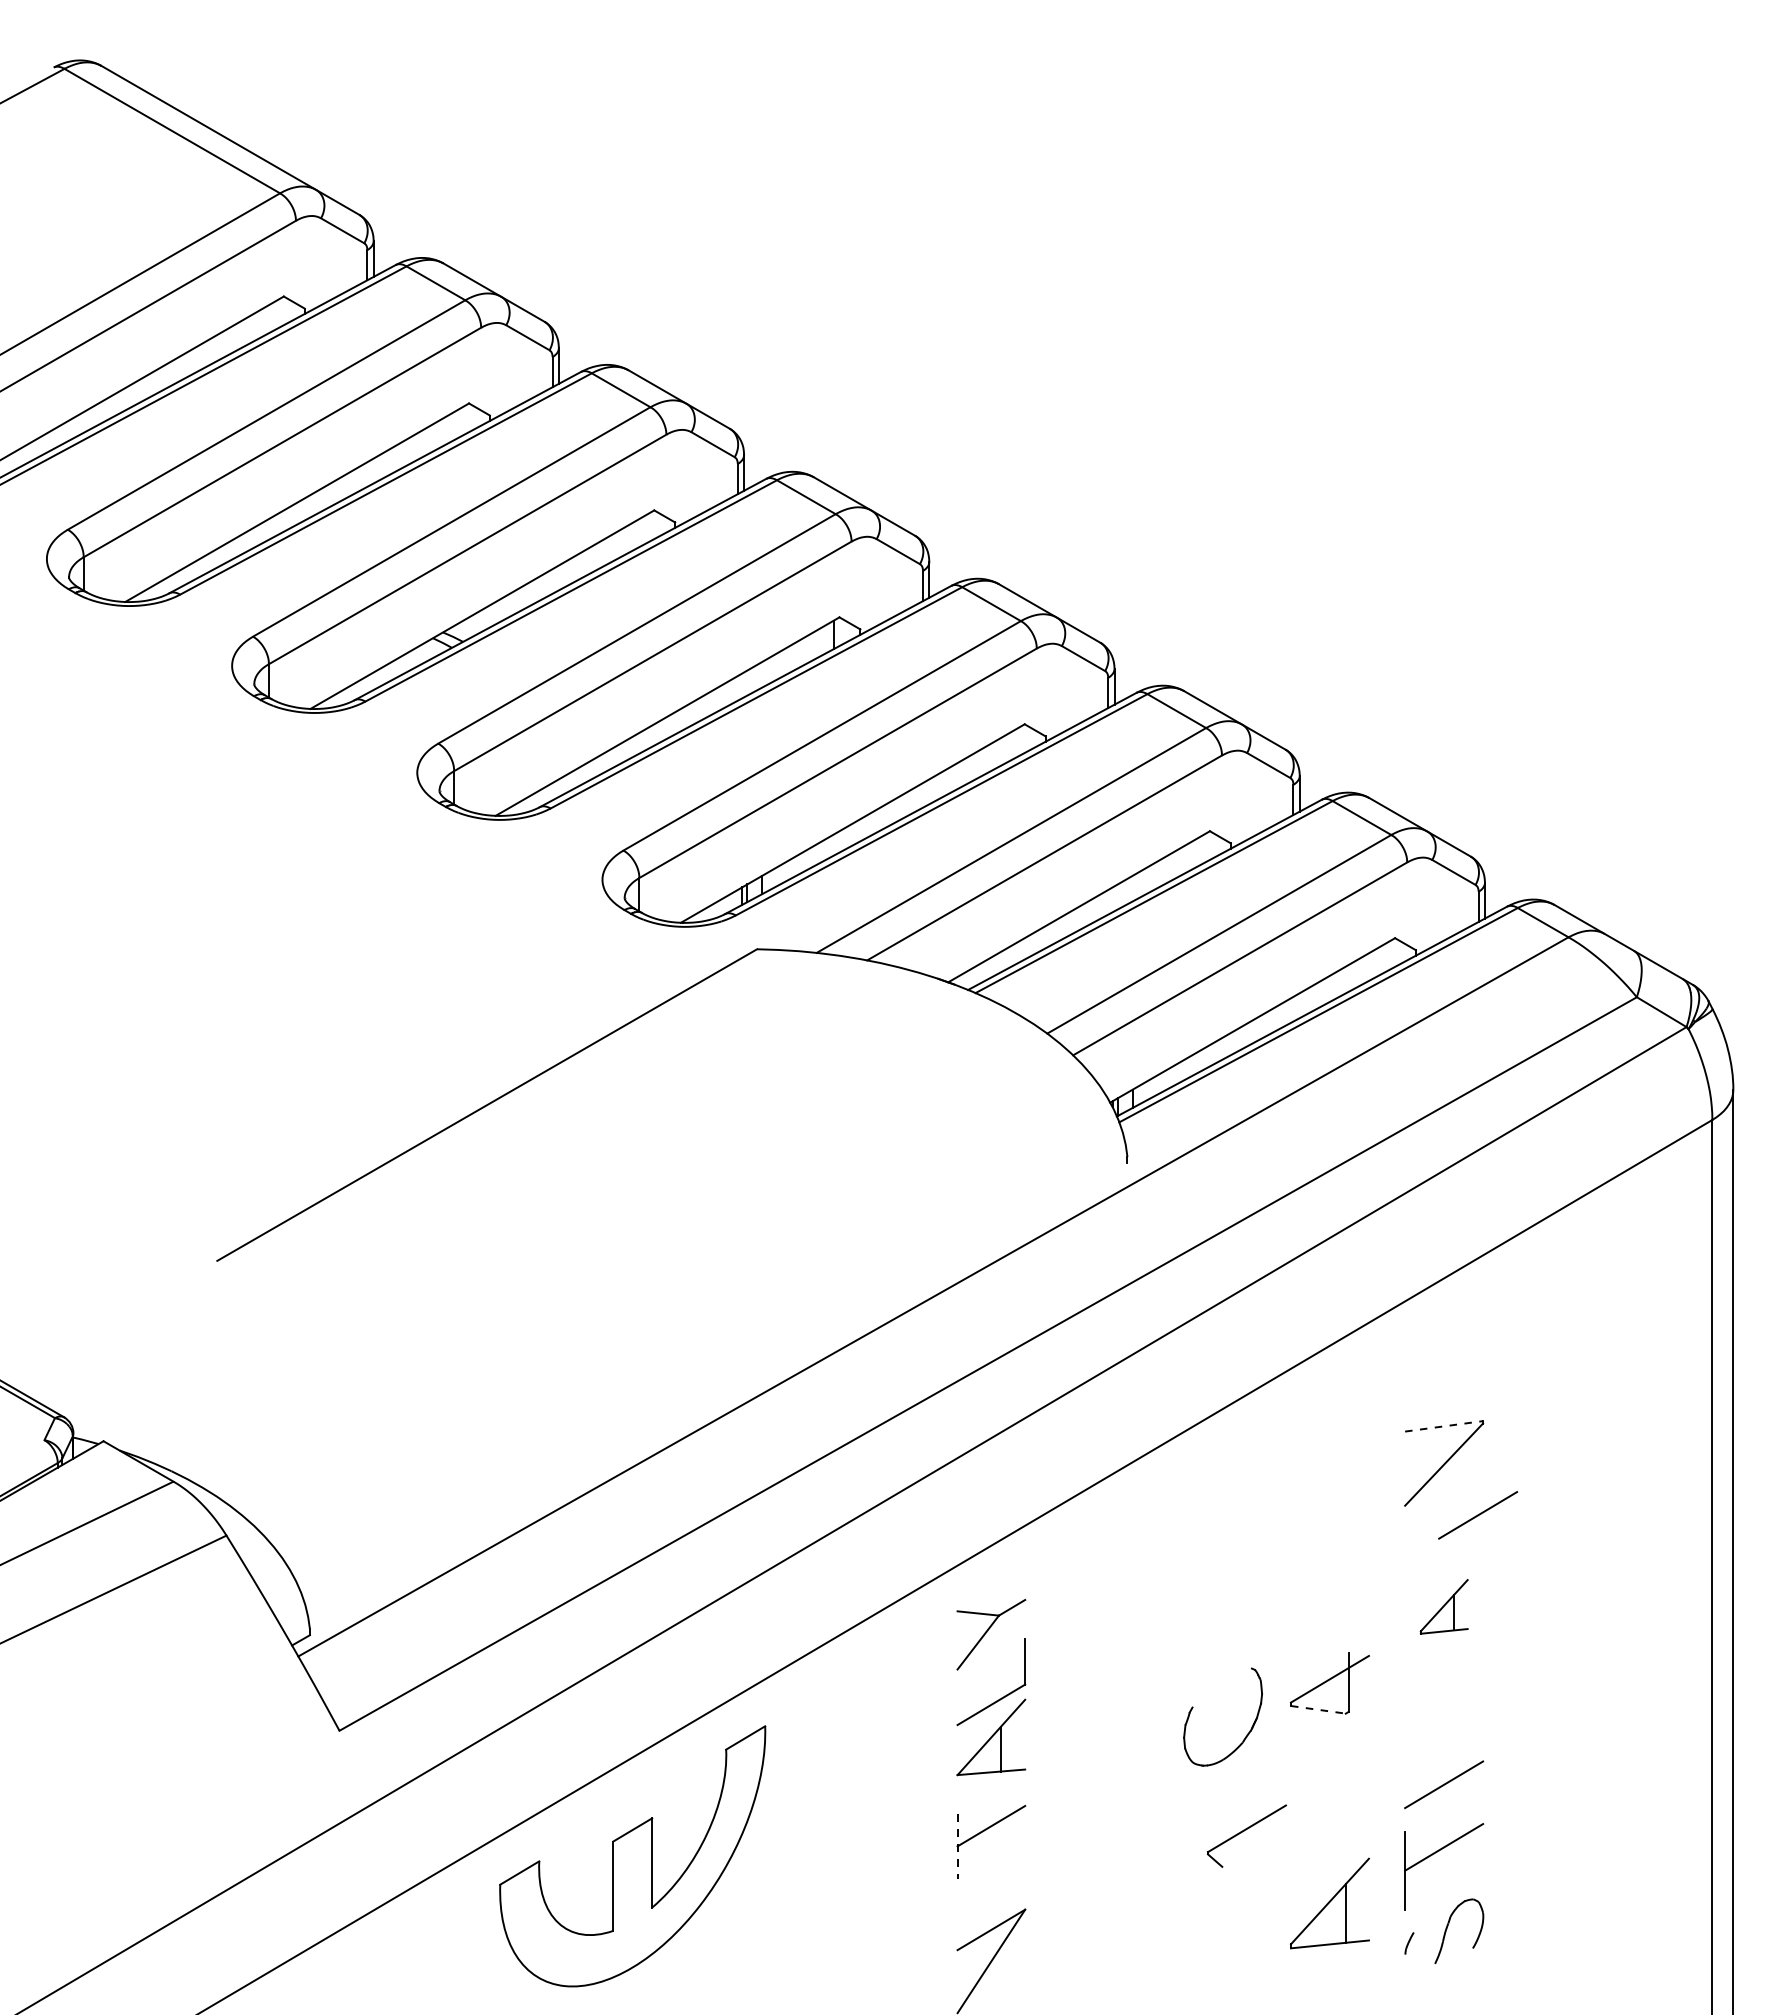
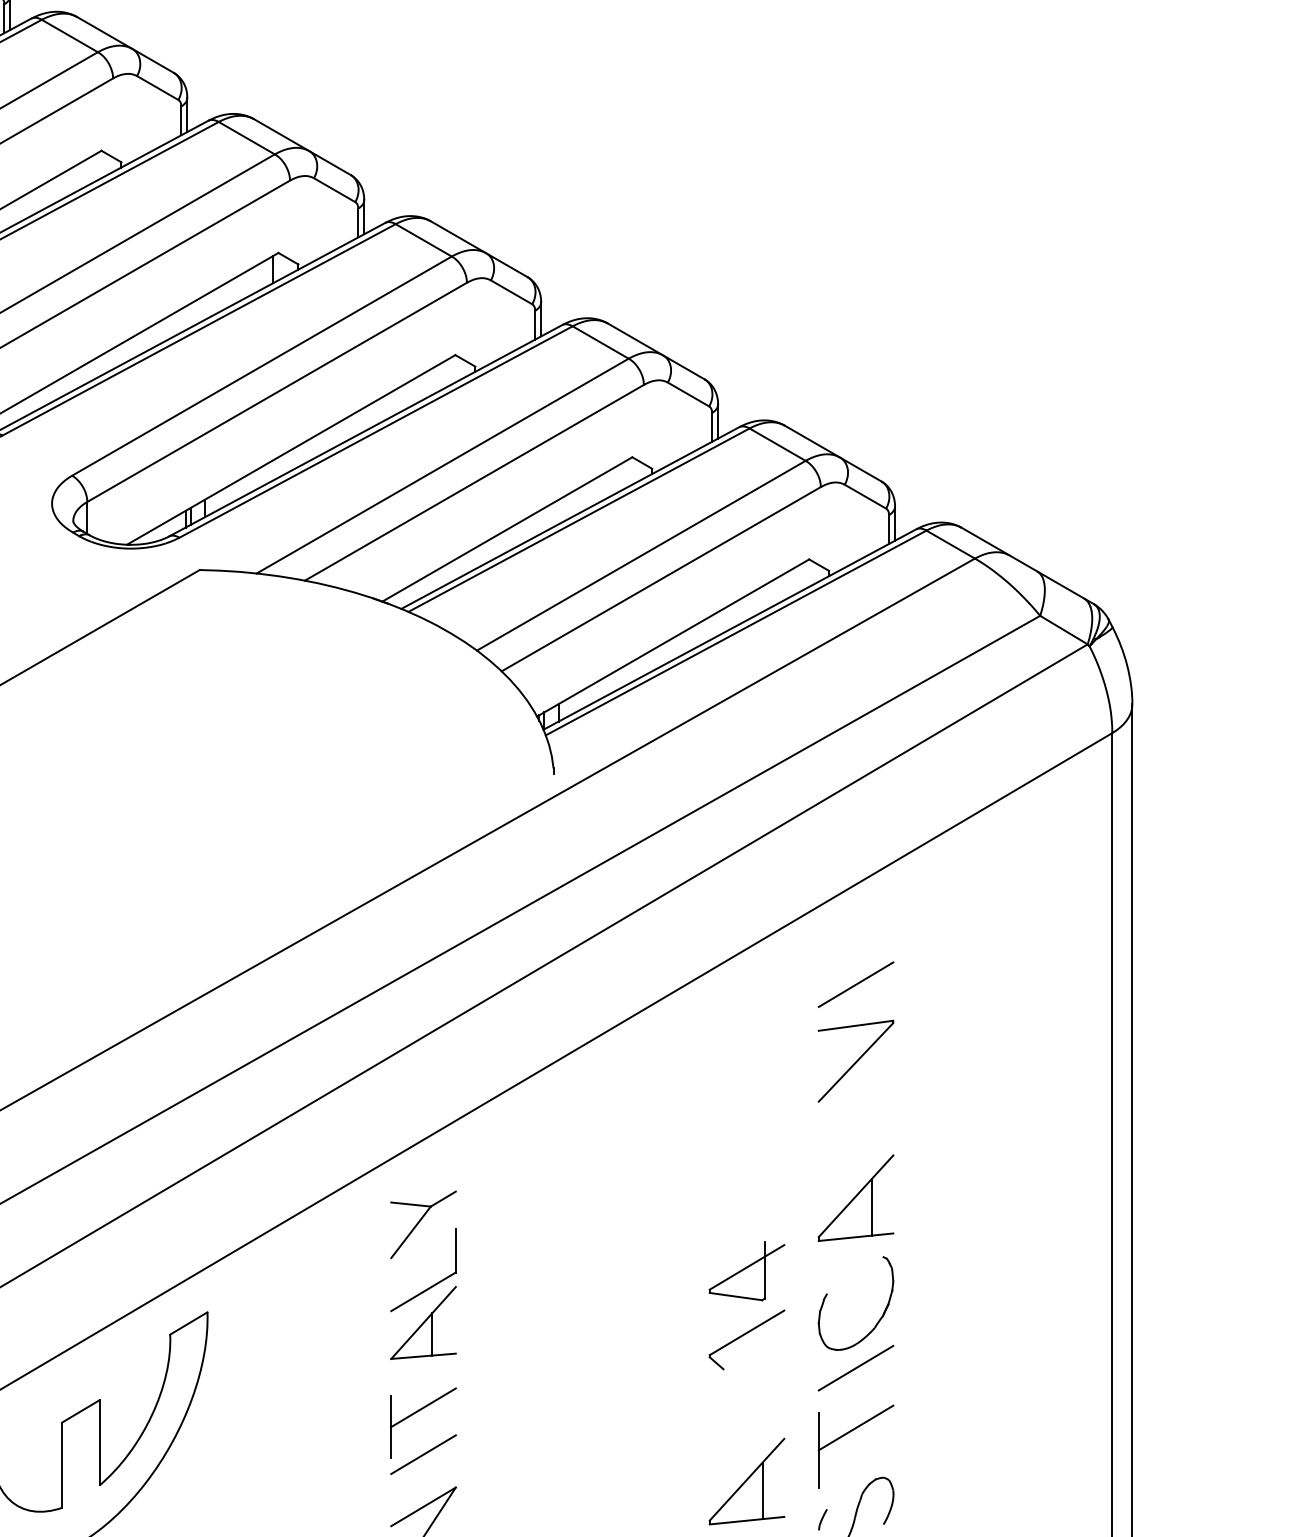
line: (1444, 1426) -> (856, 1025), dashed -> solid
line: (1478, 1515) -> (856, 984), moved
part: (1444, 1606) -> (856, 1197), size x1.67
part: (1193, 1708) -> (827, 1295), moved
line: (1318, 1709) -> (736, 1296), dashed -> solid
part: (1246, 1835) -> (746, 1339), moved
line: (957, 1846) -> (391, 1427), dashed -> solid
line: (991, 1875) -> (423, 1454), added

